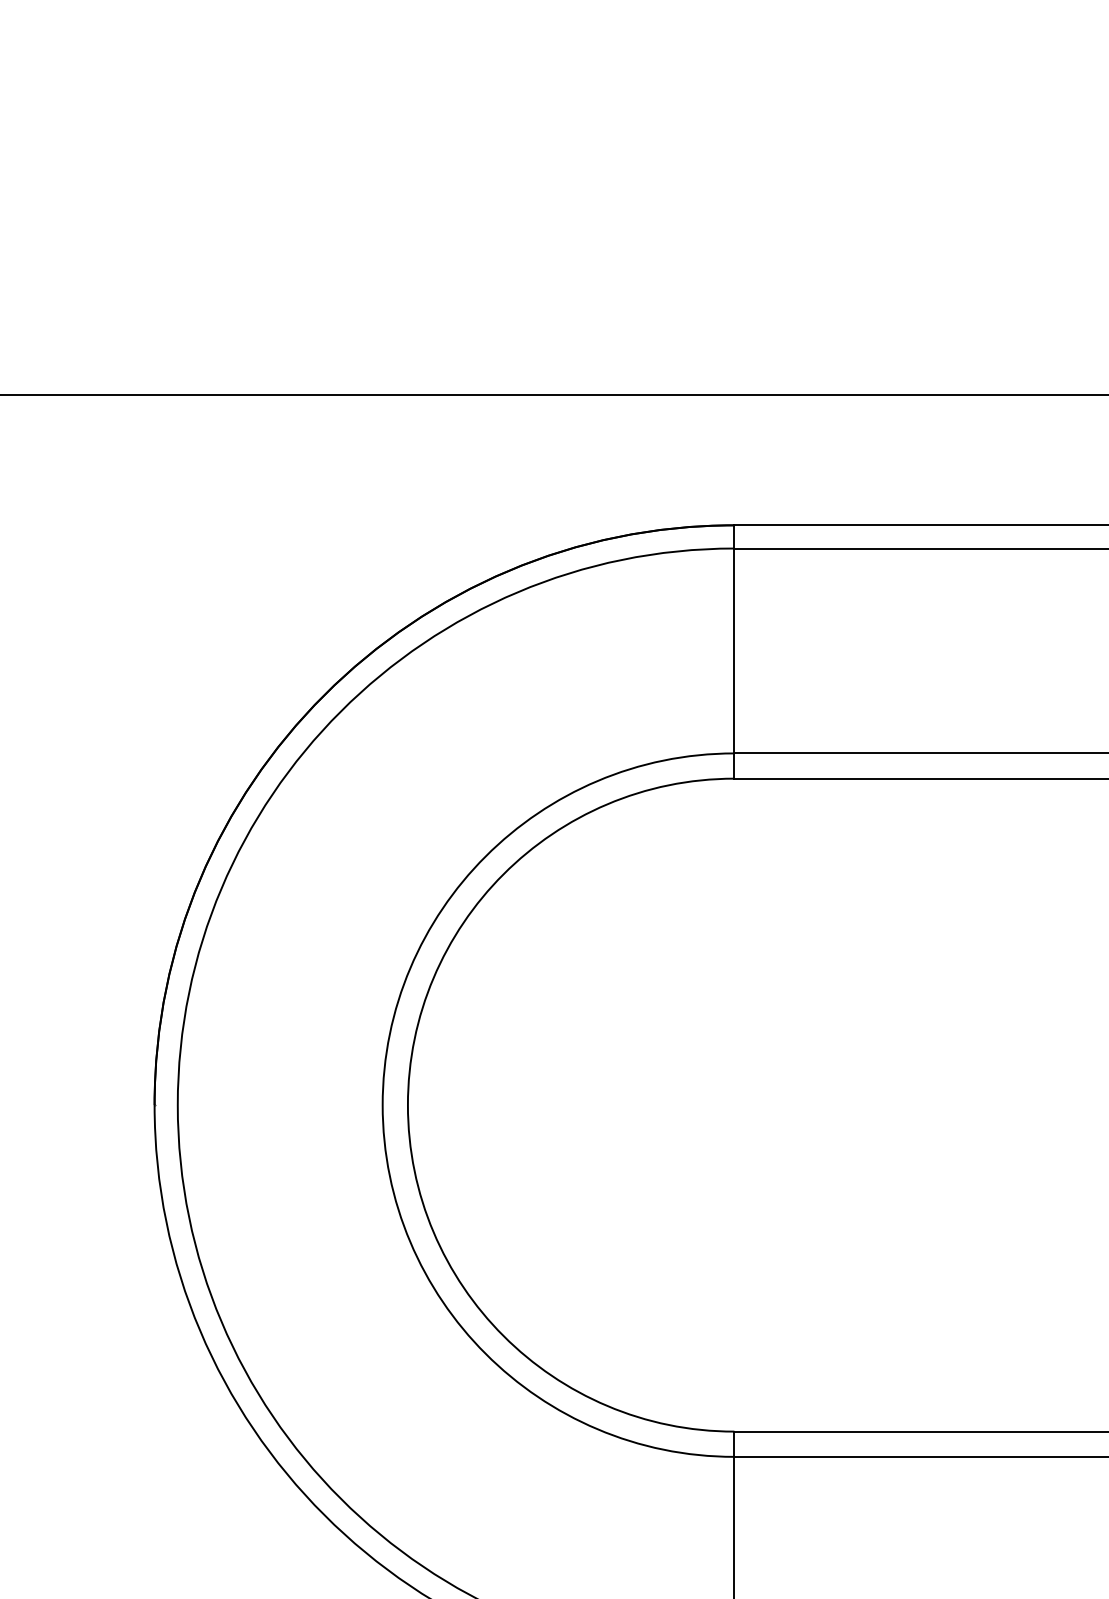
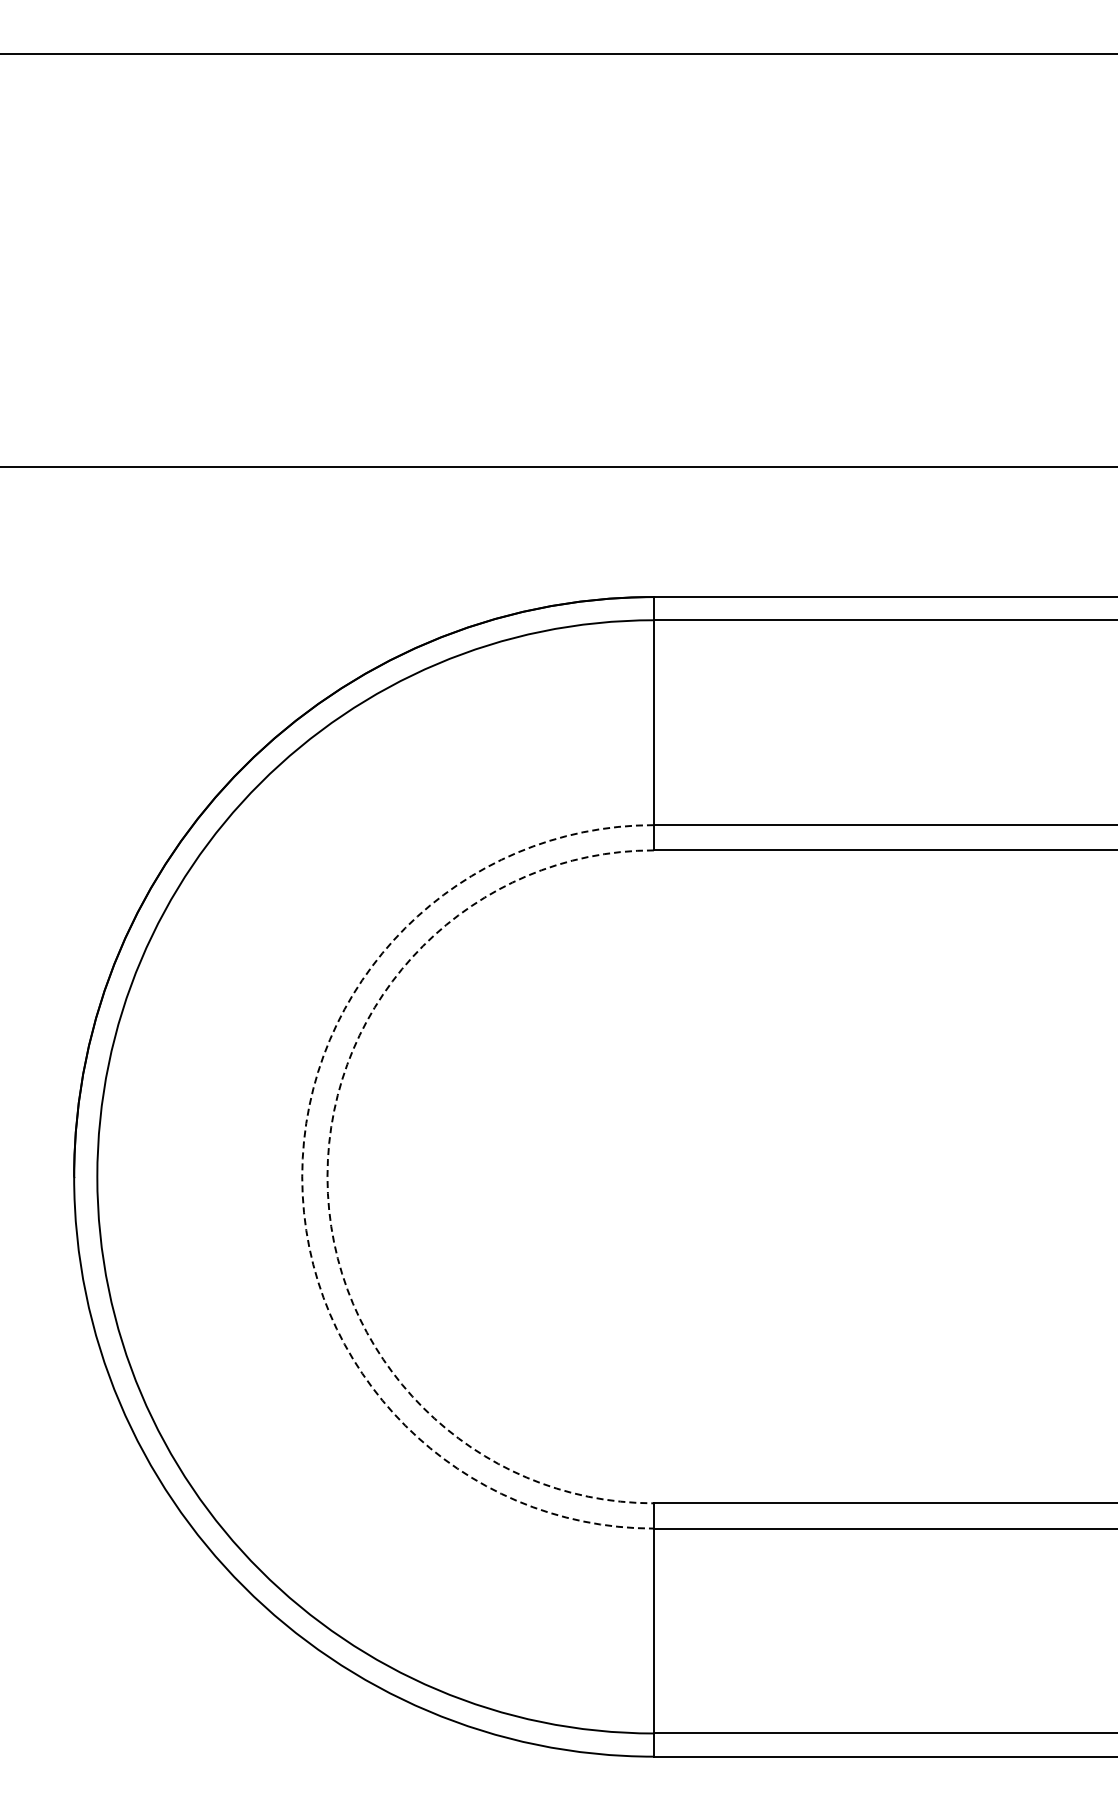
arc: (382, 1104) -> (302, 1176), solid -> dashed
arc: (407, 1104) -> (327, 1176), solid -> dashed

